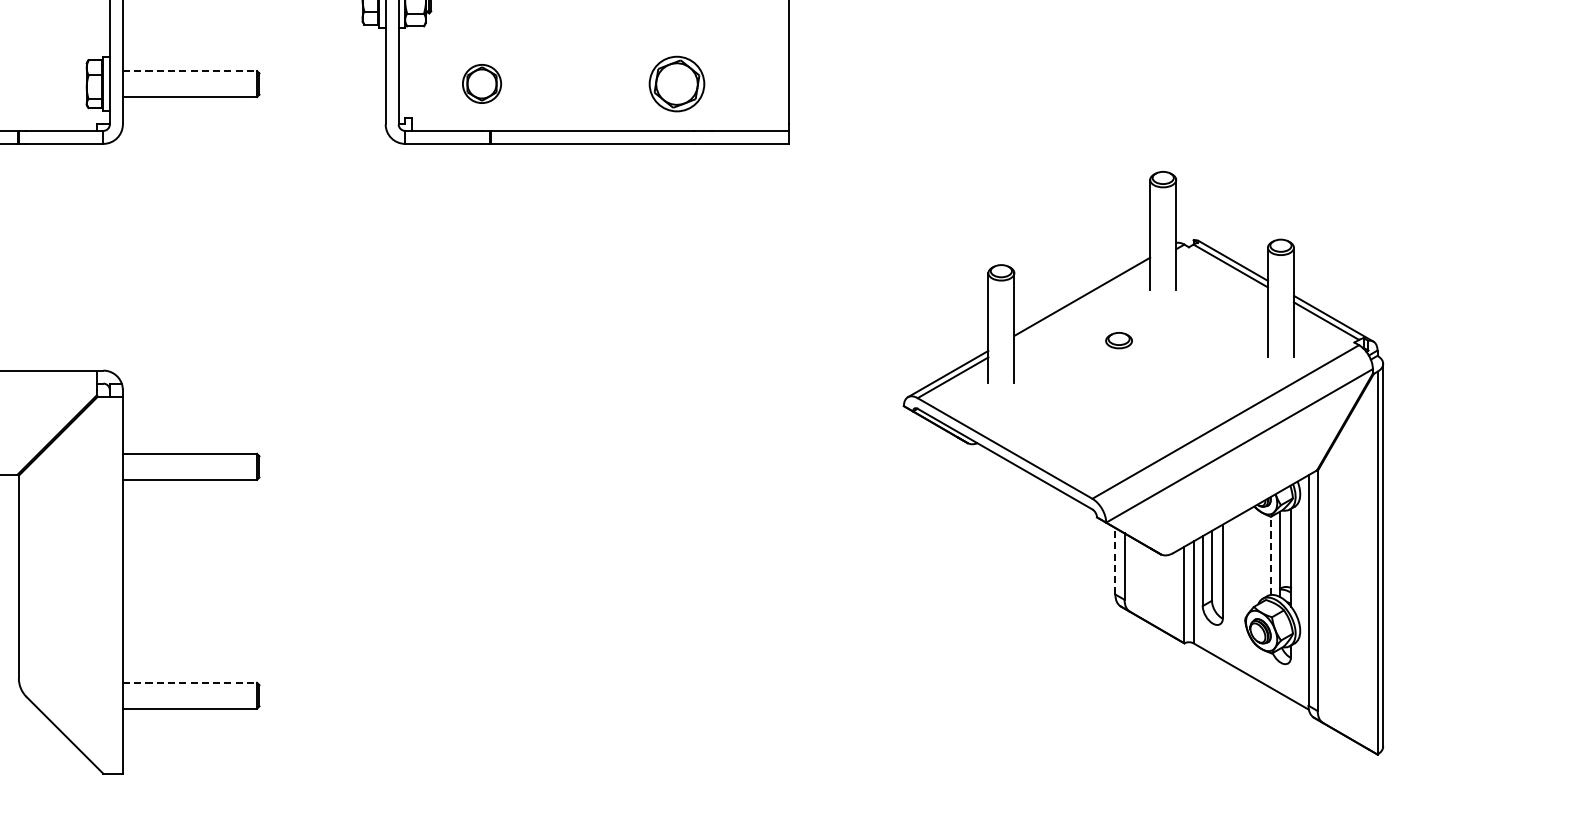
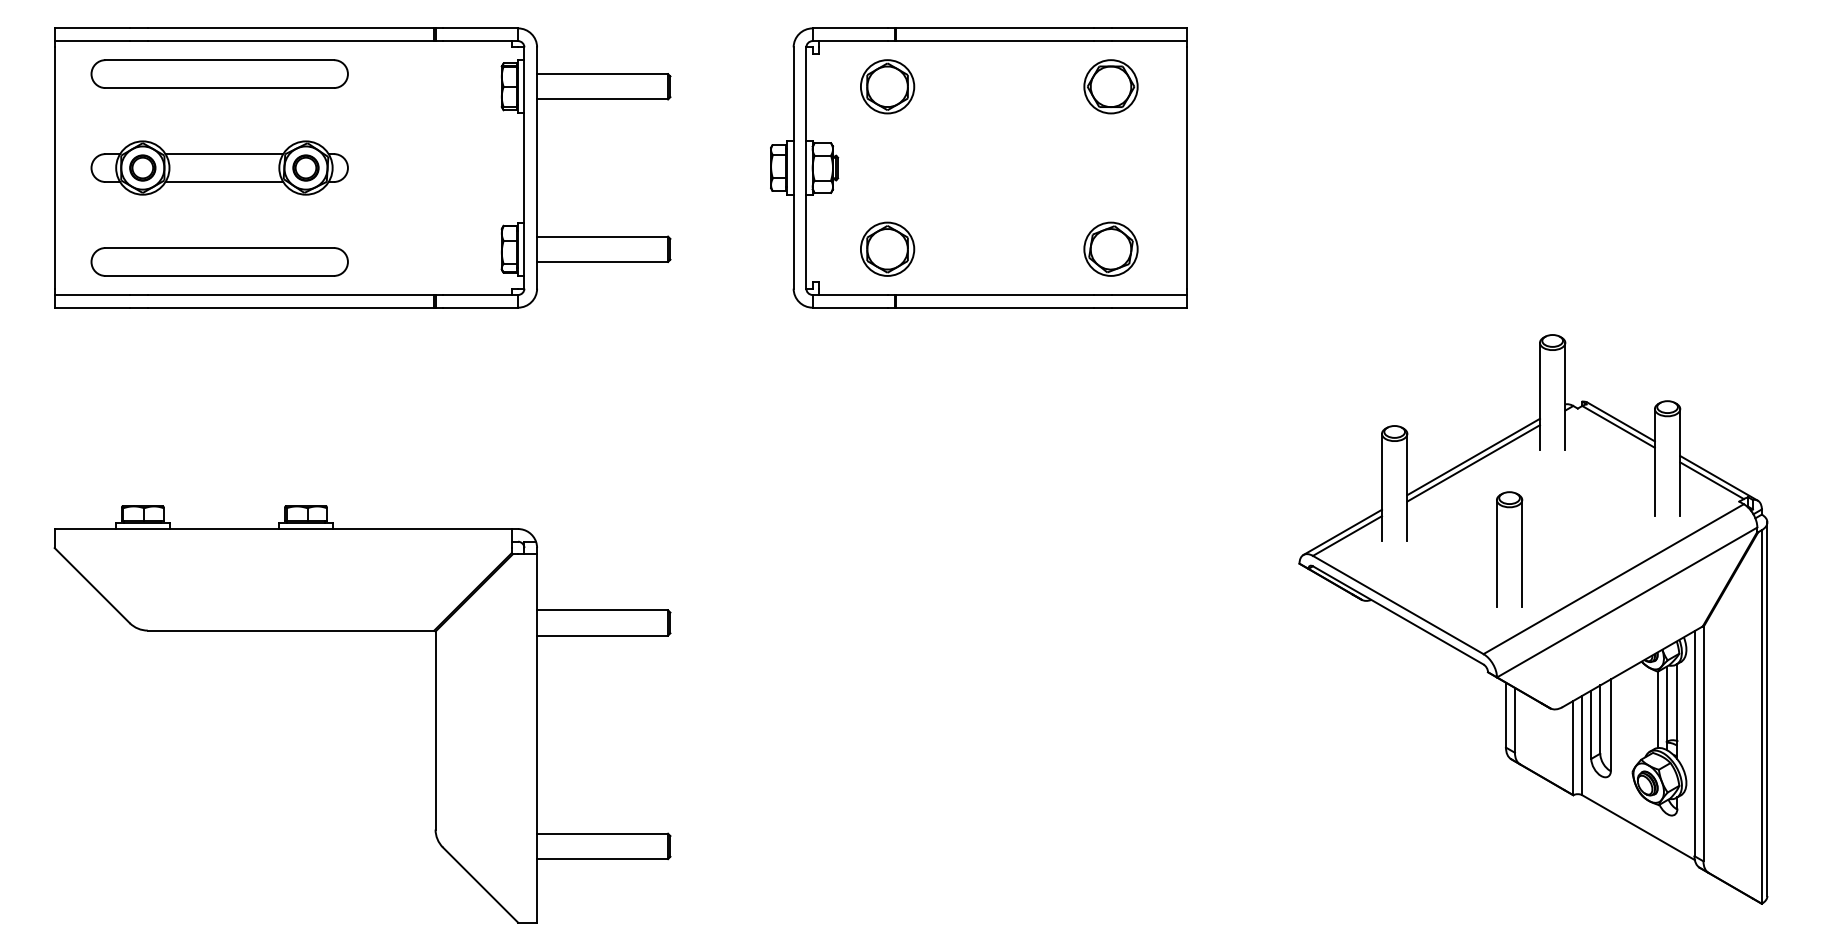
line: (190, 70) -> (603, 236), dashed -> solid
part: (481, 83) -> (887, 248), size x1.43
part: (676, 83) -> (1110, 248), moved
line: (1082, 303) -> (1473, 463), added
line: (1105, 395) -> (1496, 553), added
line: (1132, 395) -> (1522, 553), added
line: (1270, 555) -> (1657, 709), dashed -> solid
line: (1115, 560) -> (1506, 714), dashed -> solid
line: (190, 682) -> (603, 833), dashed -> solid

